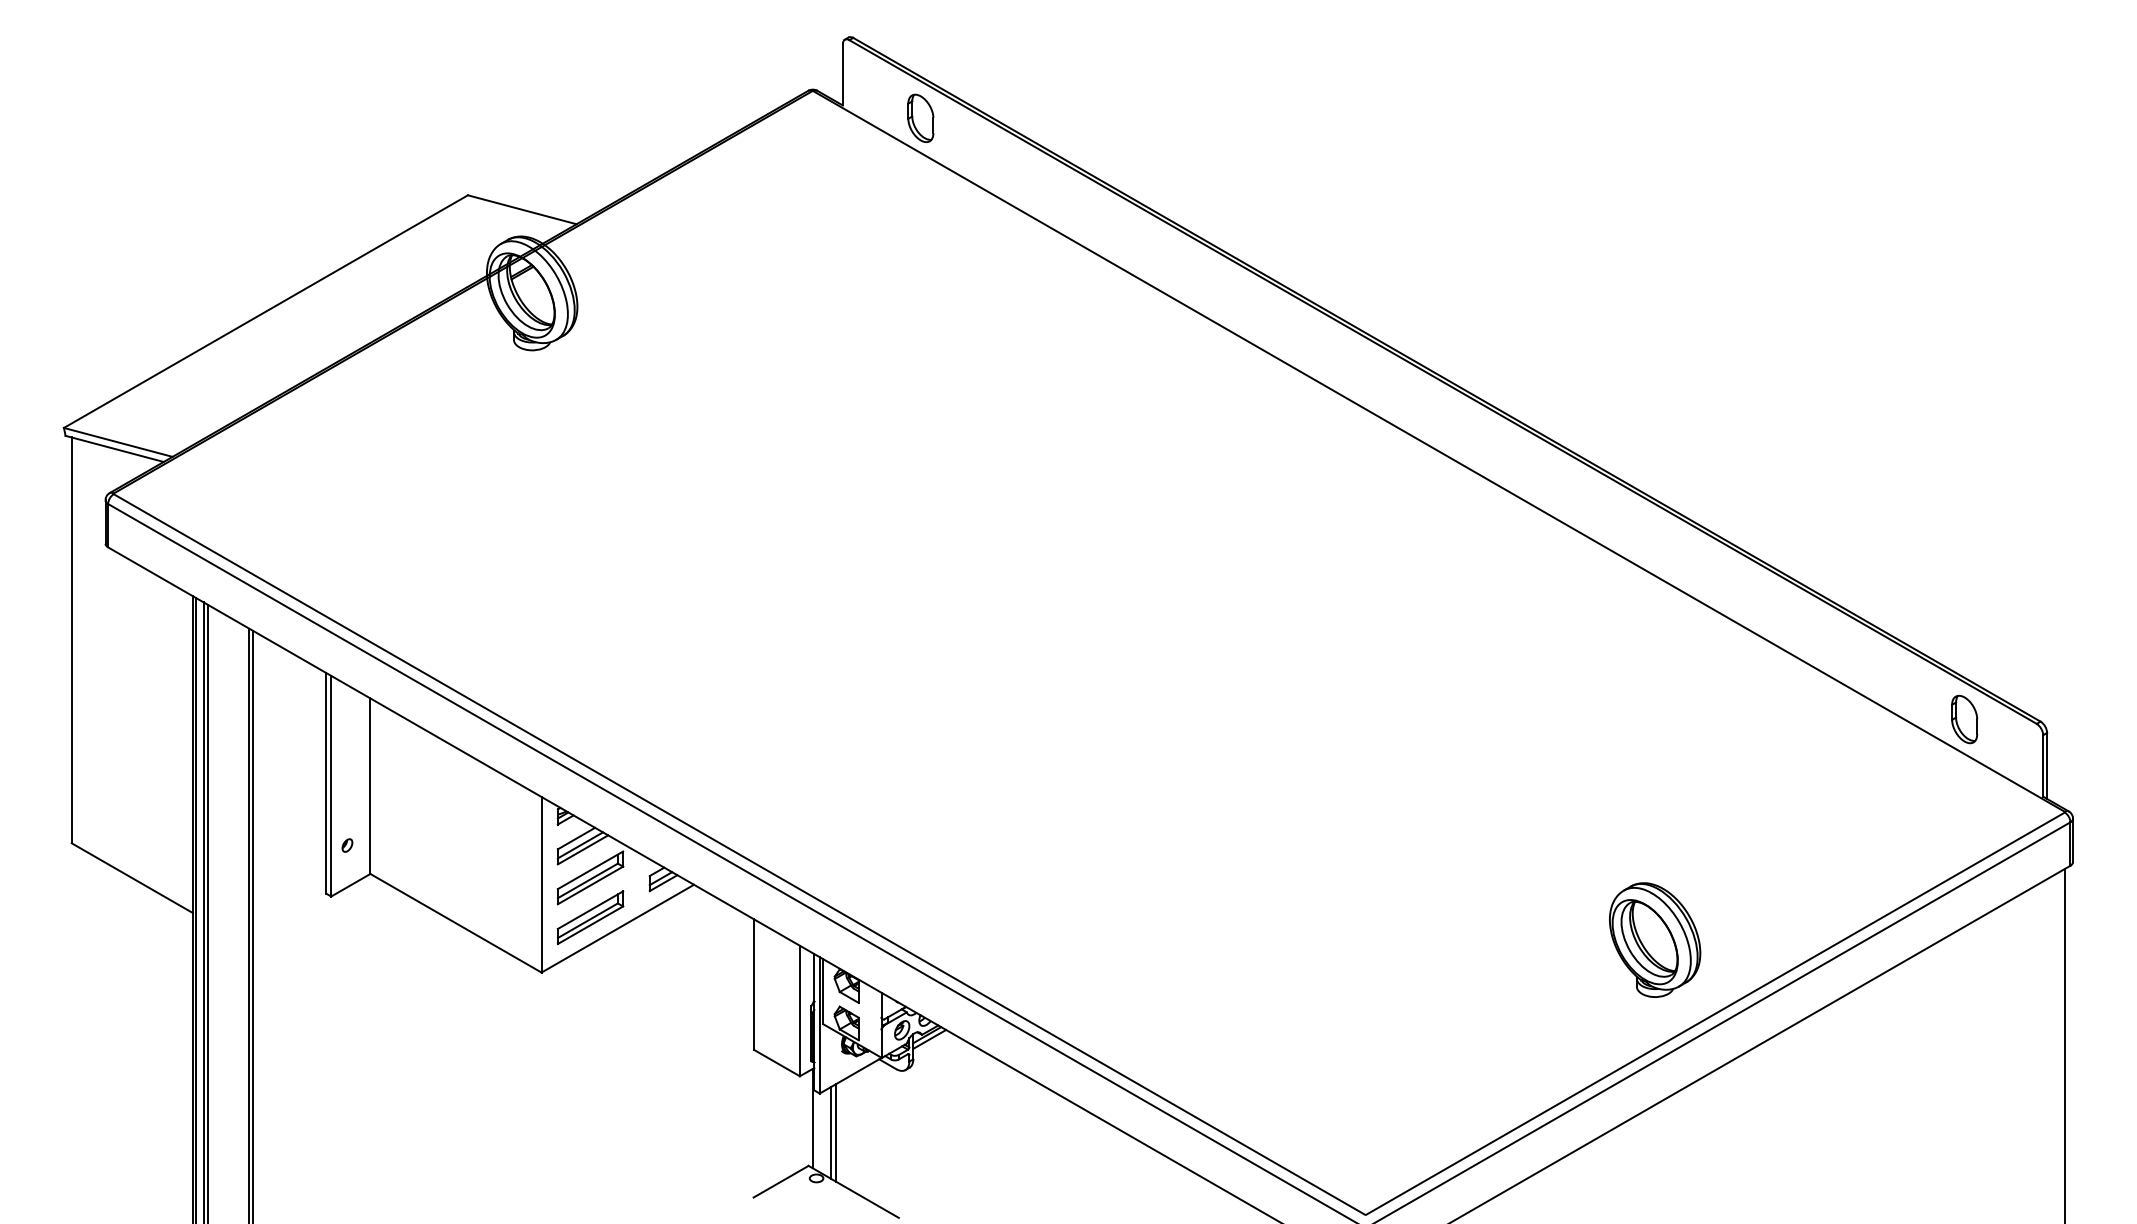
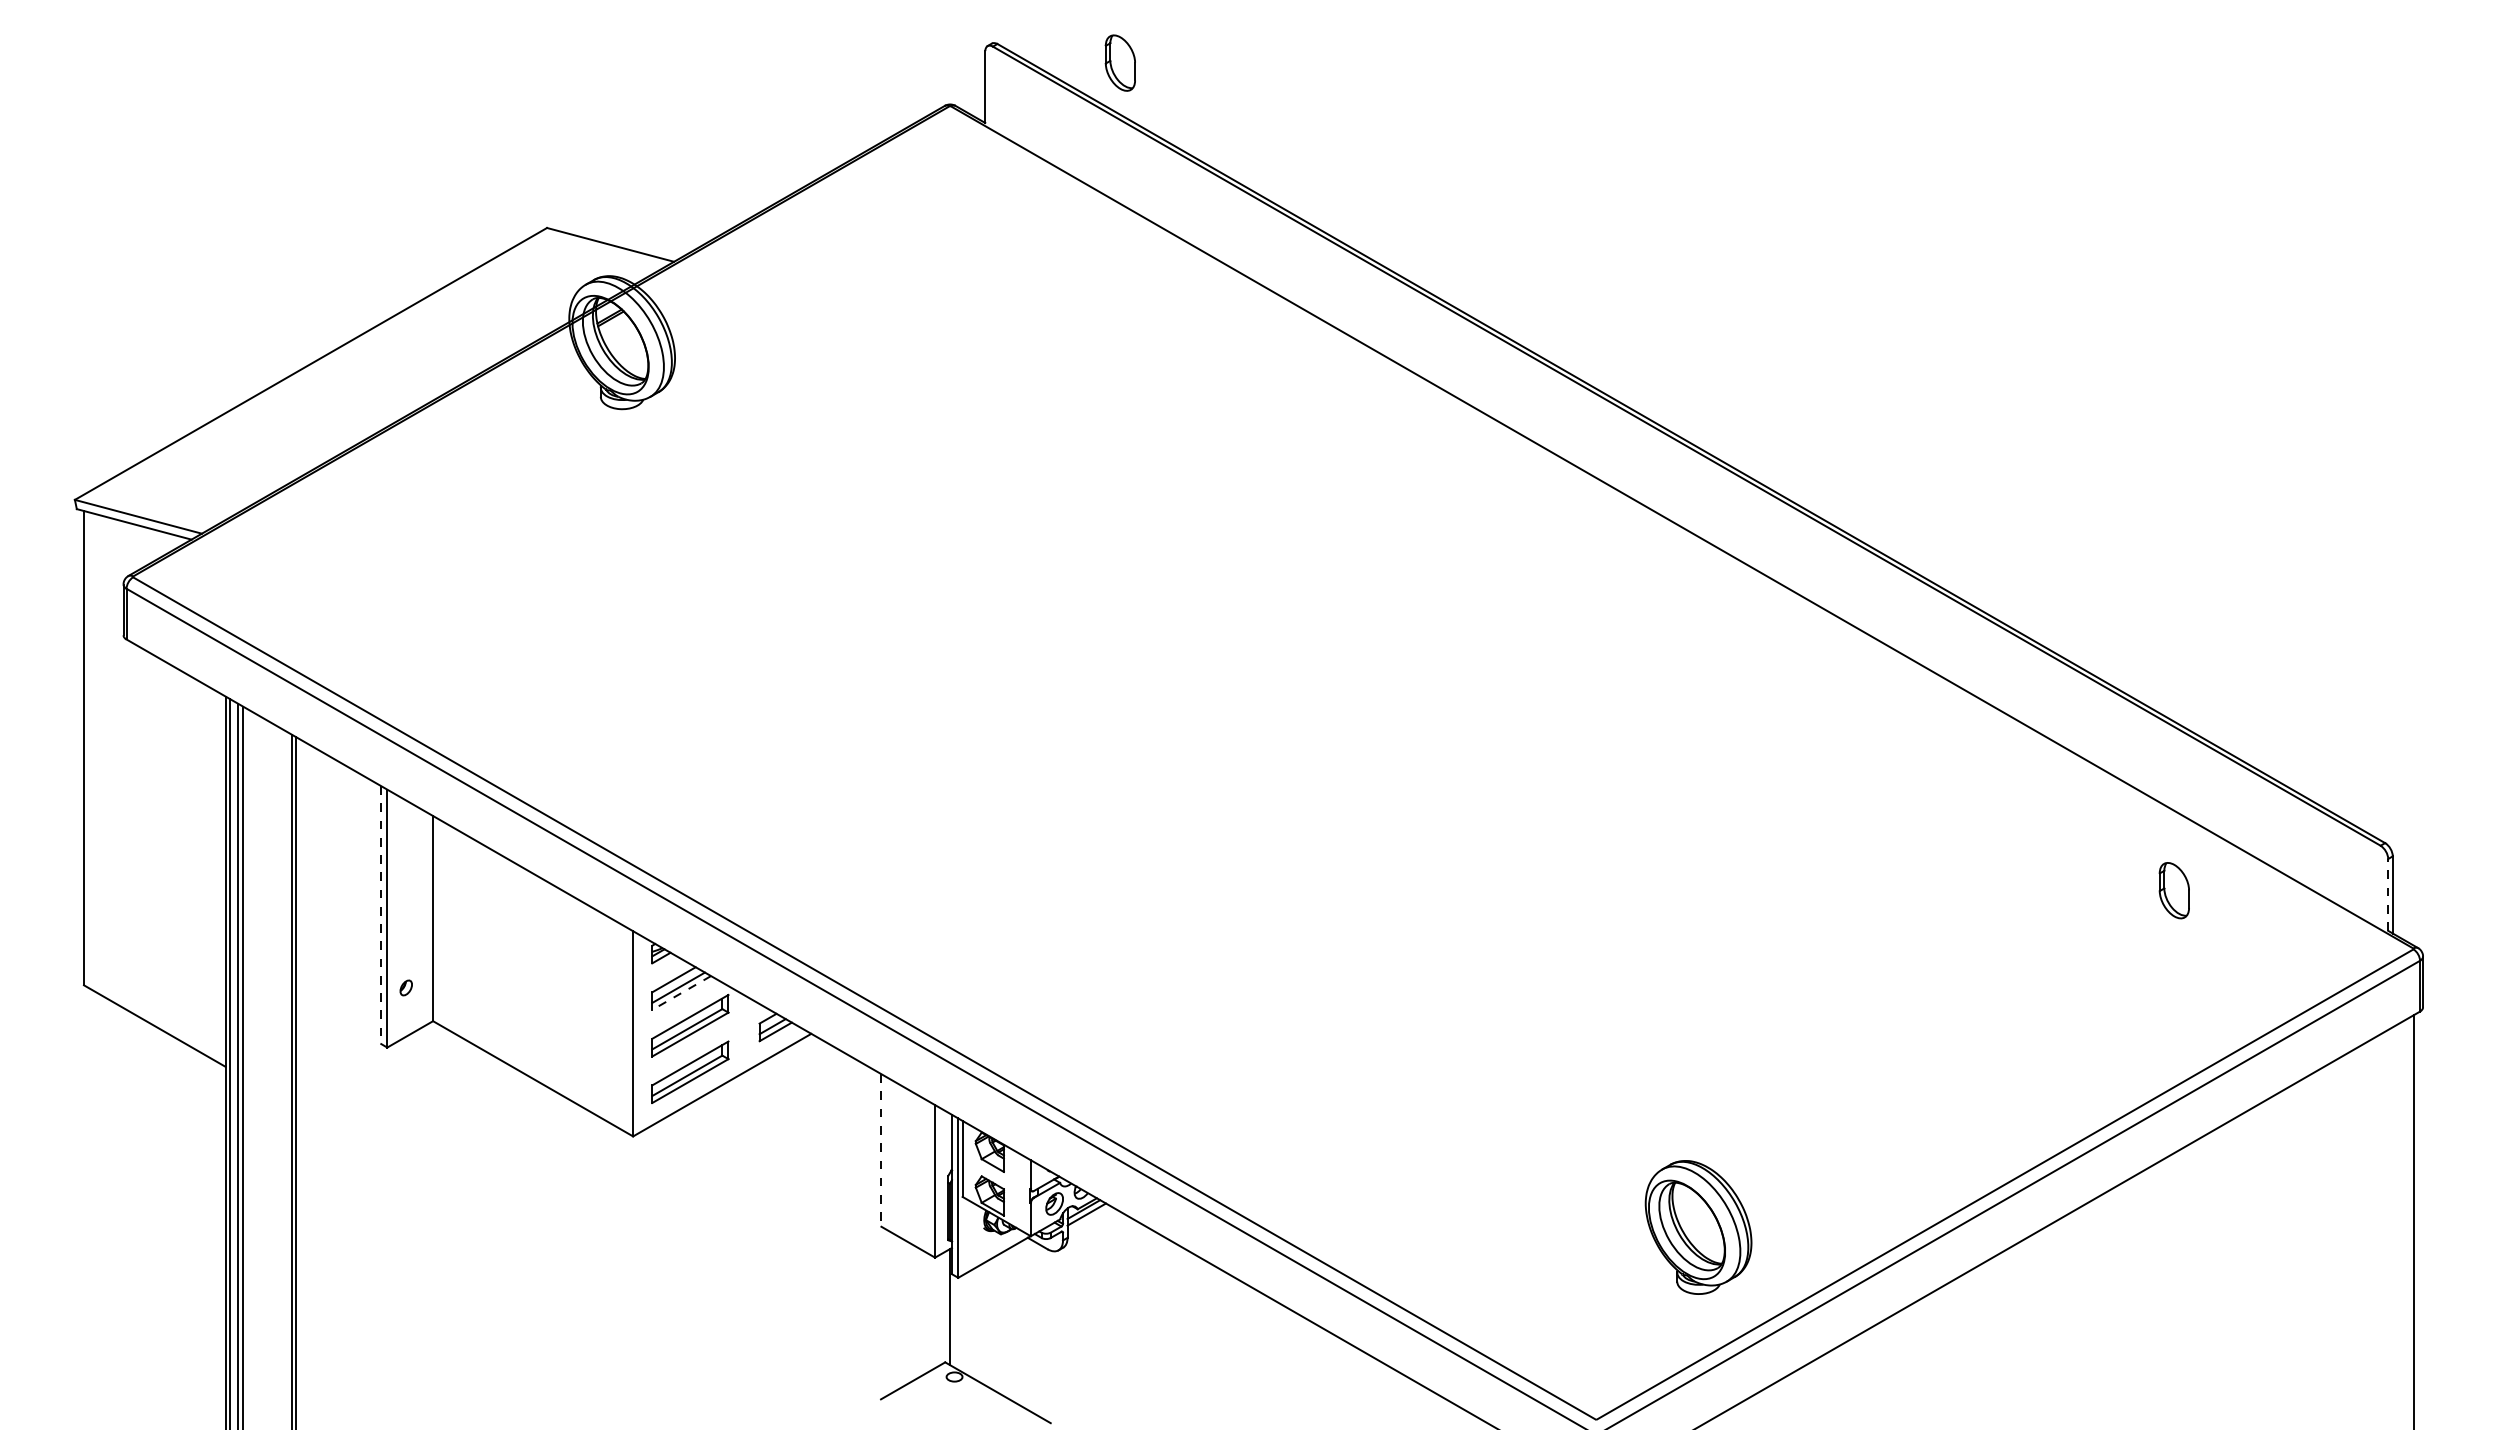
part: (920, 117) -> (1119, 62), moved
part: (1963, 719) -> (2173, 890), moved
line: (2043, 765) -> (2388, 894), solid -> dashed
line: (326, 783) -> (381, 915), solid -> dashed
line: (582, 850) -> (681, 993), solid -> dashed
part: (1655, 940) -> (1698, 1227), moved
line: (754, 985) -> (881, 1151), solid -> dashed
line: (831, 1132) -> (971, 1323), removed
line: (836, 1132) -> (977, 1323), removed

